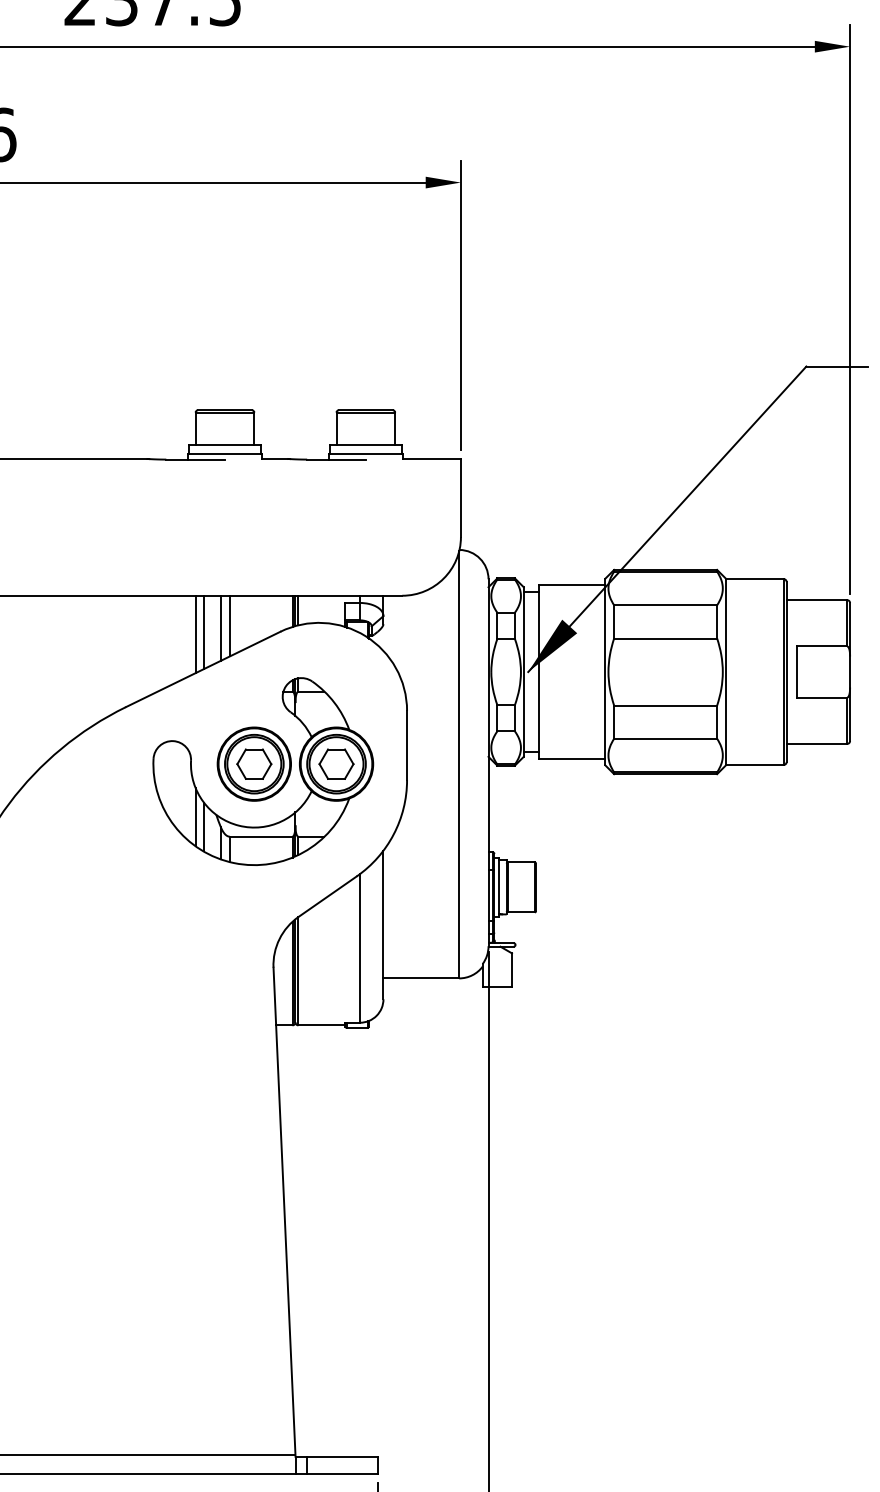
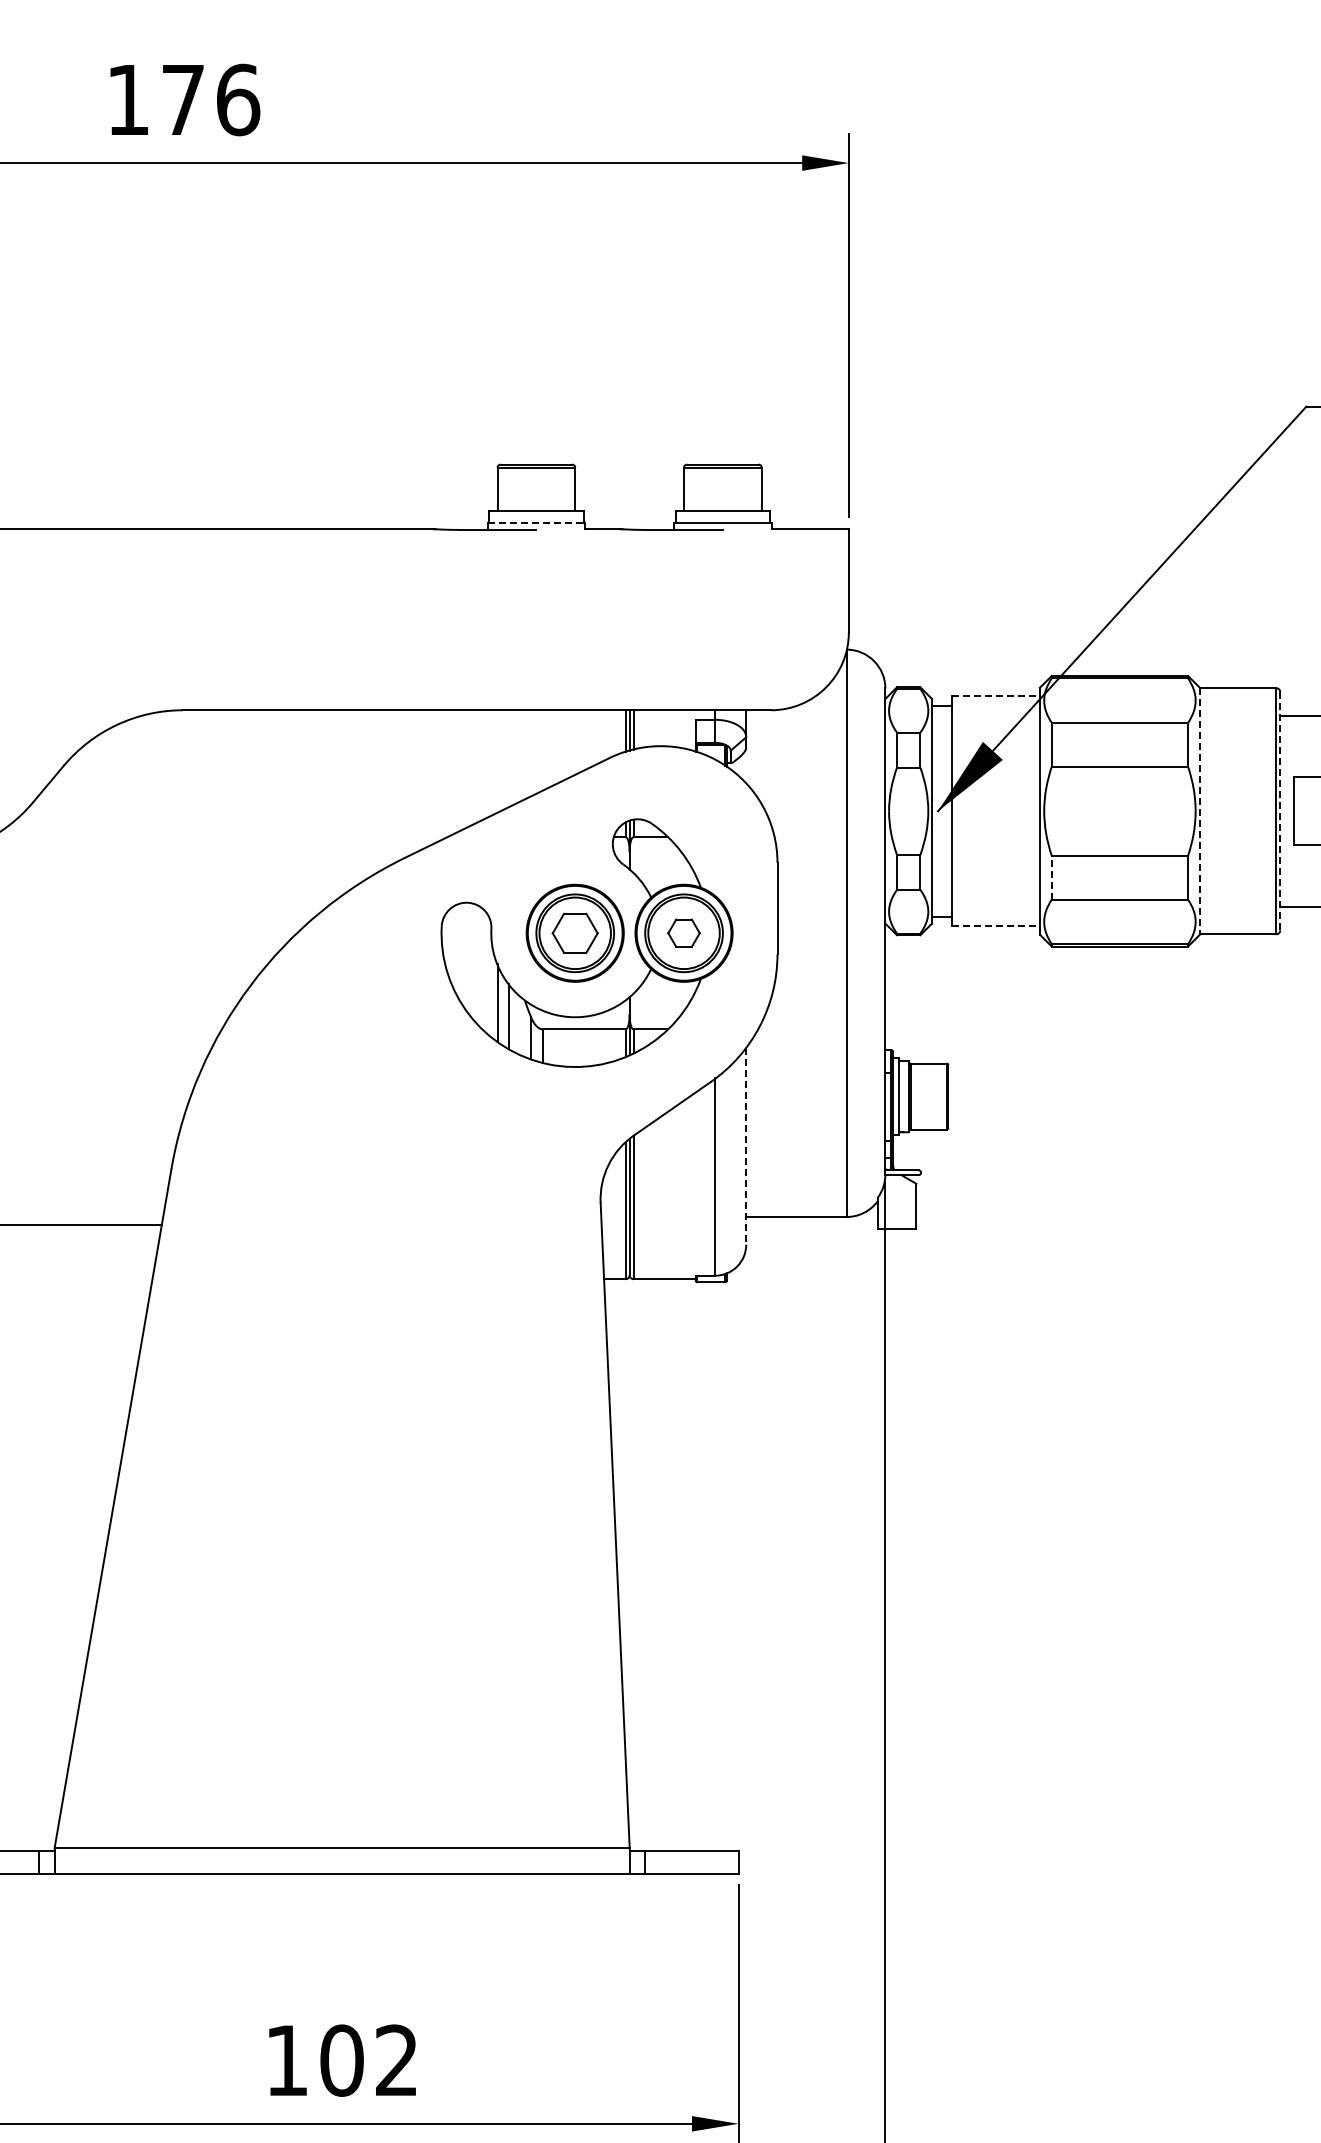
line: (225, 453) -> (536, 522), solid -> dashed
line: (572, 585) -> (996, 696), solid -> dashed
line: (229, 626) -> (542, 750), removed
line: (220, 628) -> (530, 753), removed
line: (203, 632) -> (508, 758), removed
line: (195, 634) -> (497, 761), removed
line: (786, 671) -> (1280, 810), solid -> dashed
line: (726, 672) -> (1200, 811), solid -> dashed
line: (613, 722) -> (1051, 877), solid -> dashed
line: (572, 759) -> (996, 926), solid -> dashed
part: (336, 763) -> (683, 932), size x0.7
line: (383, 925) -> (746, 1146), solid -> dashed

